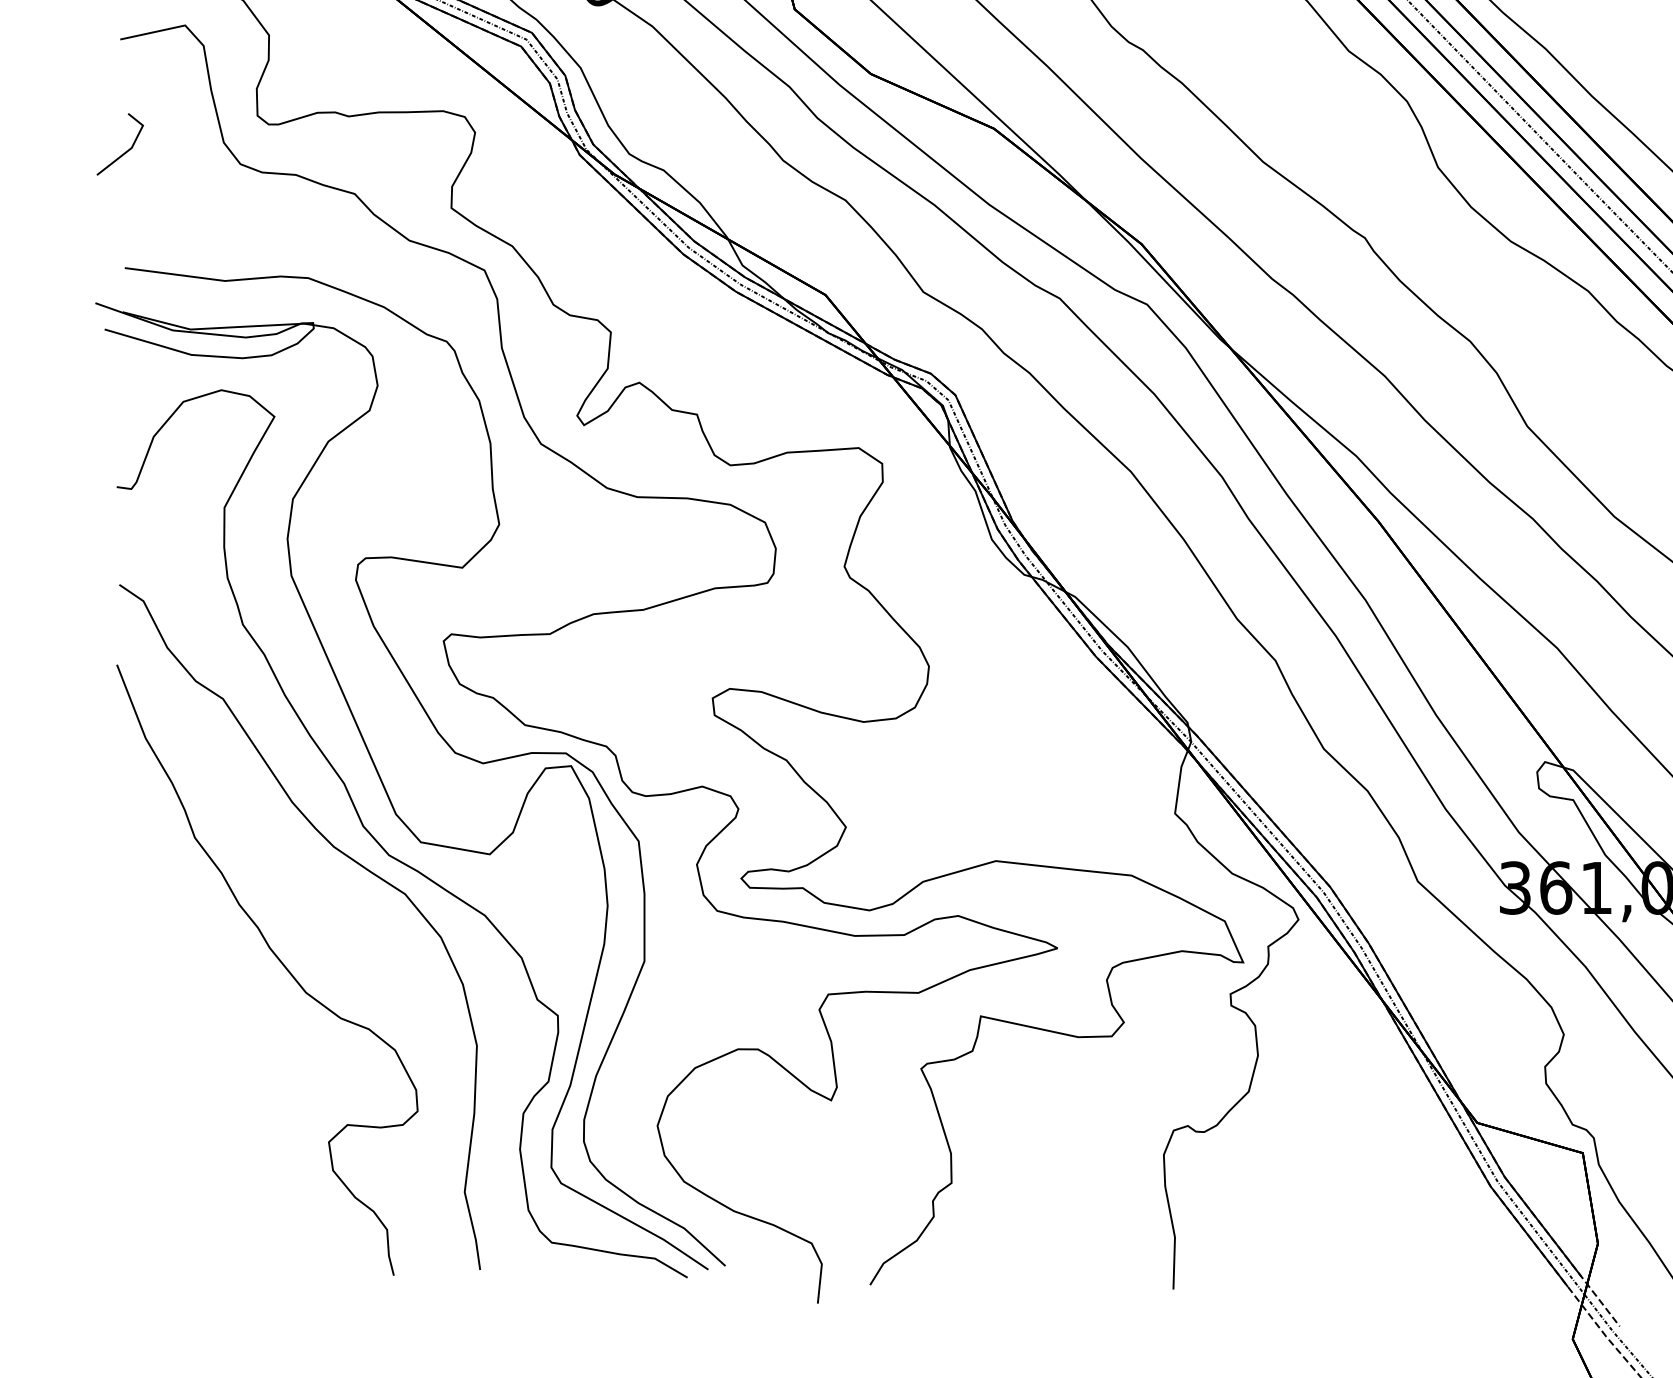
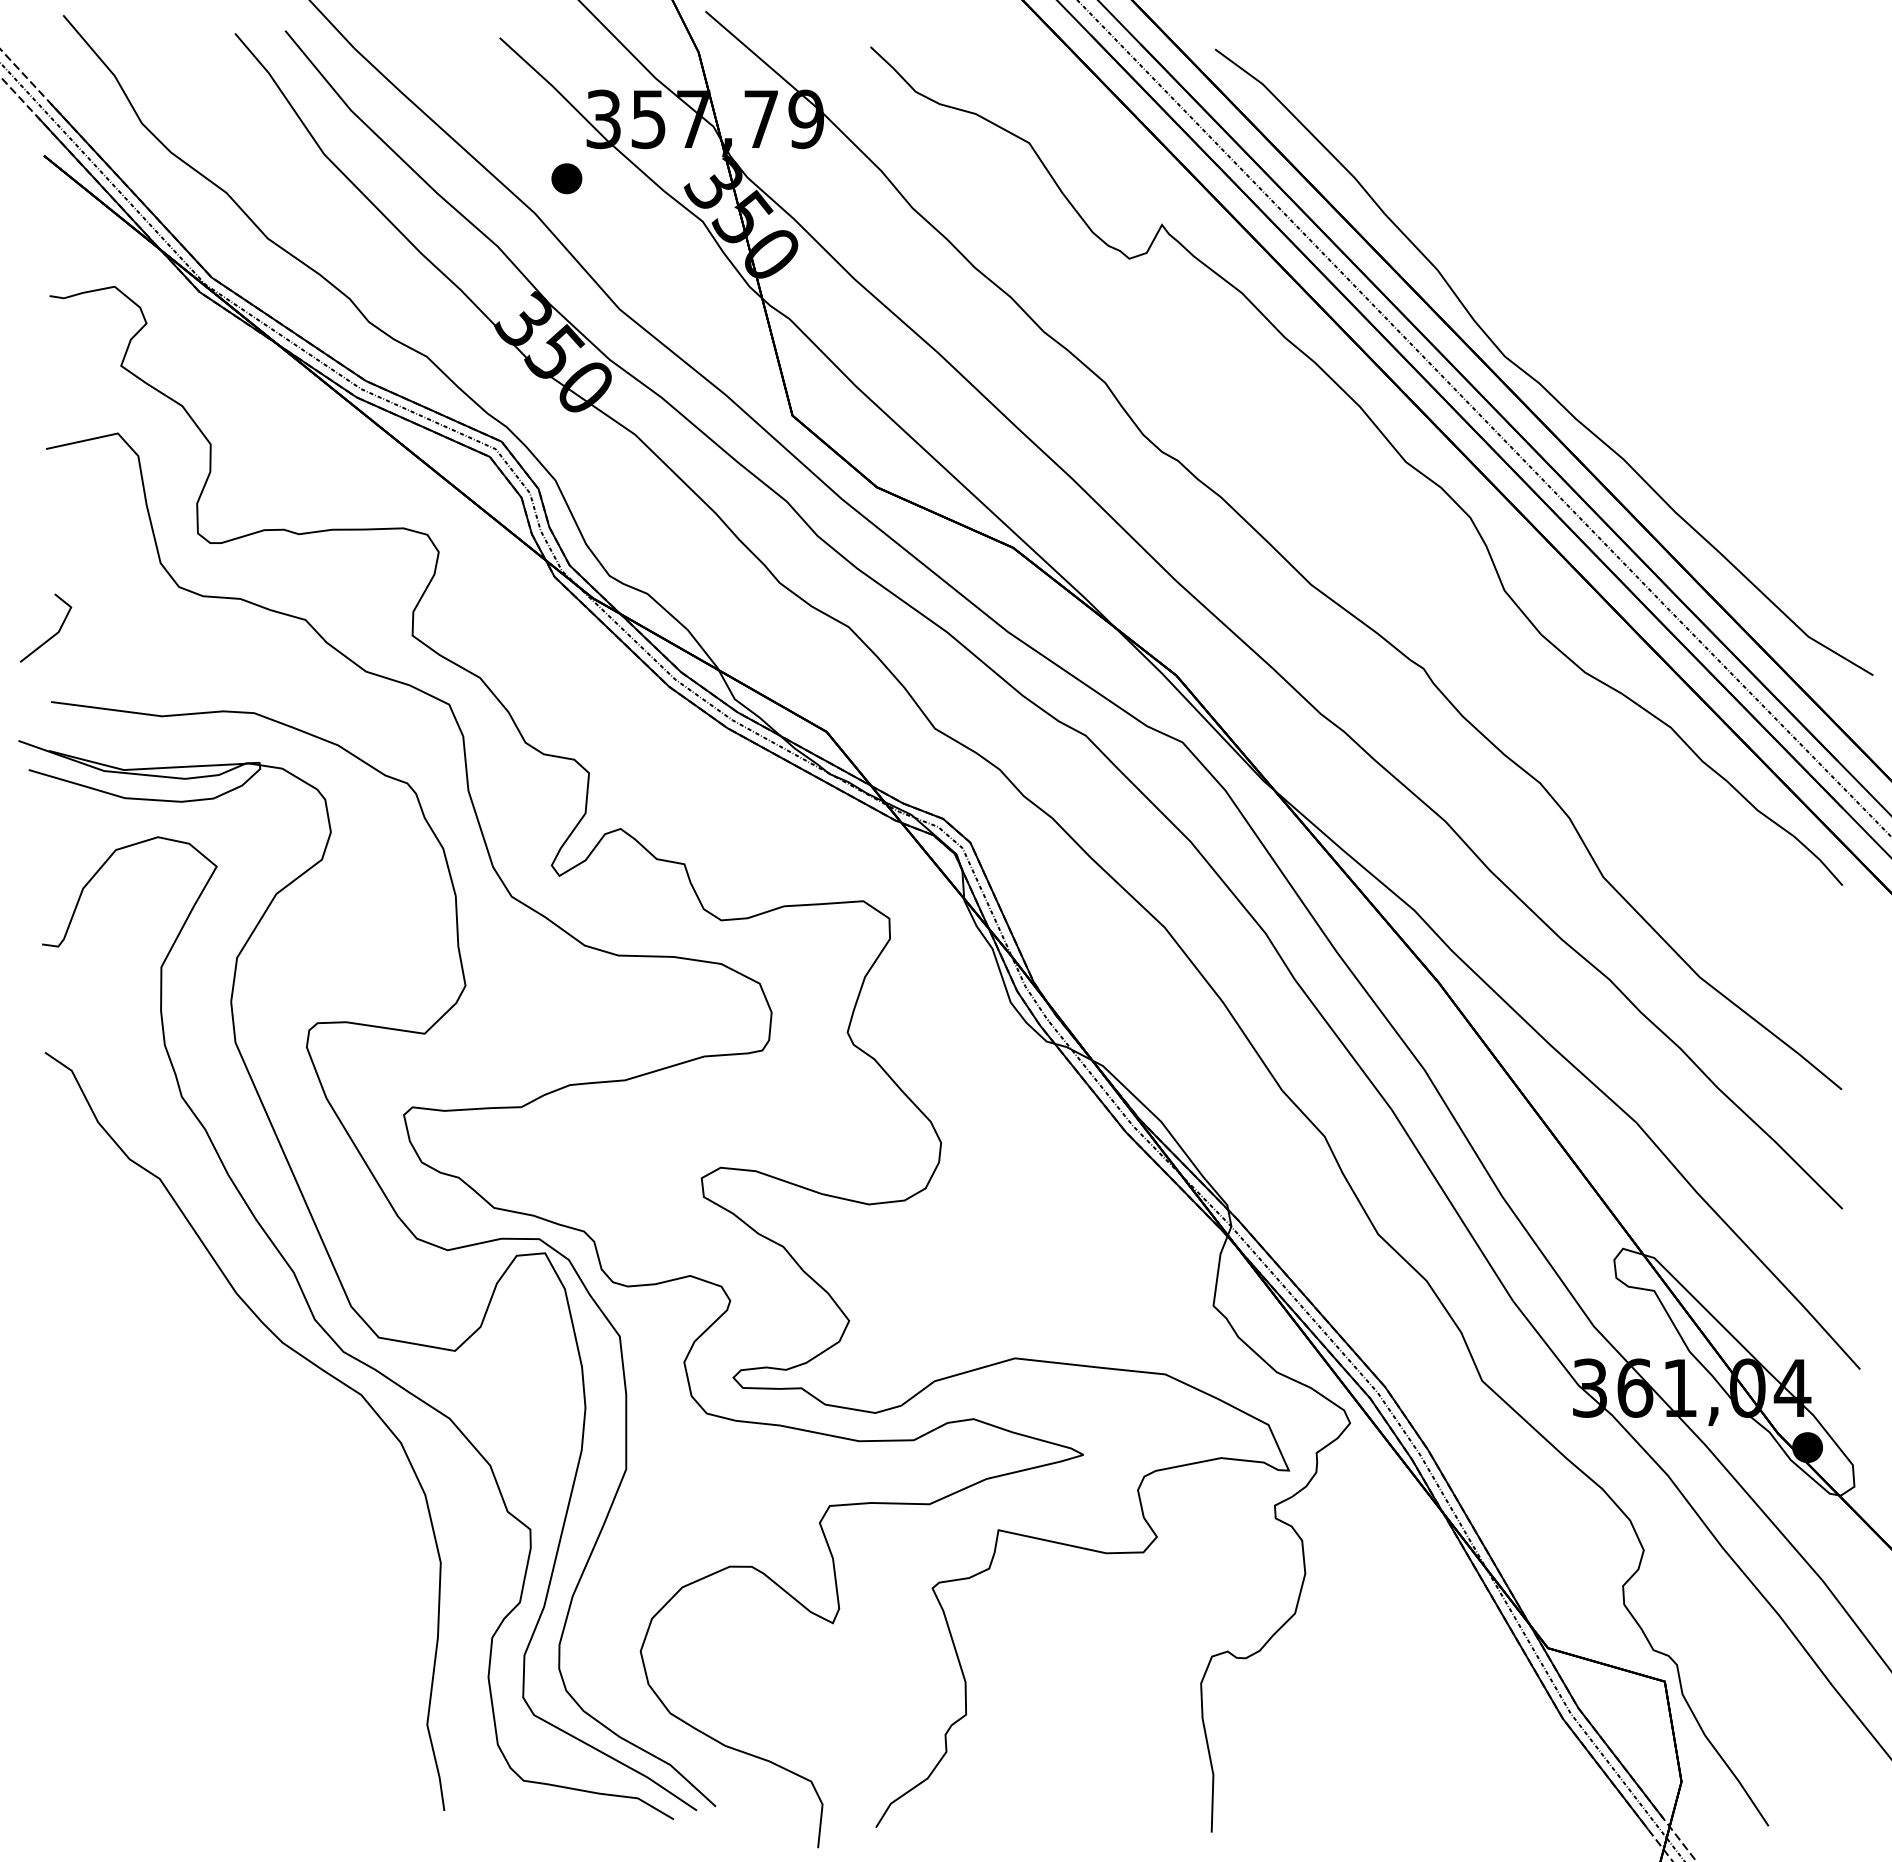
line: (126, 151) -> (52, 635), moved
curve: (277, 959) -> (220, 1467), removed

